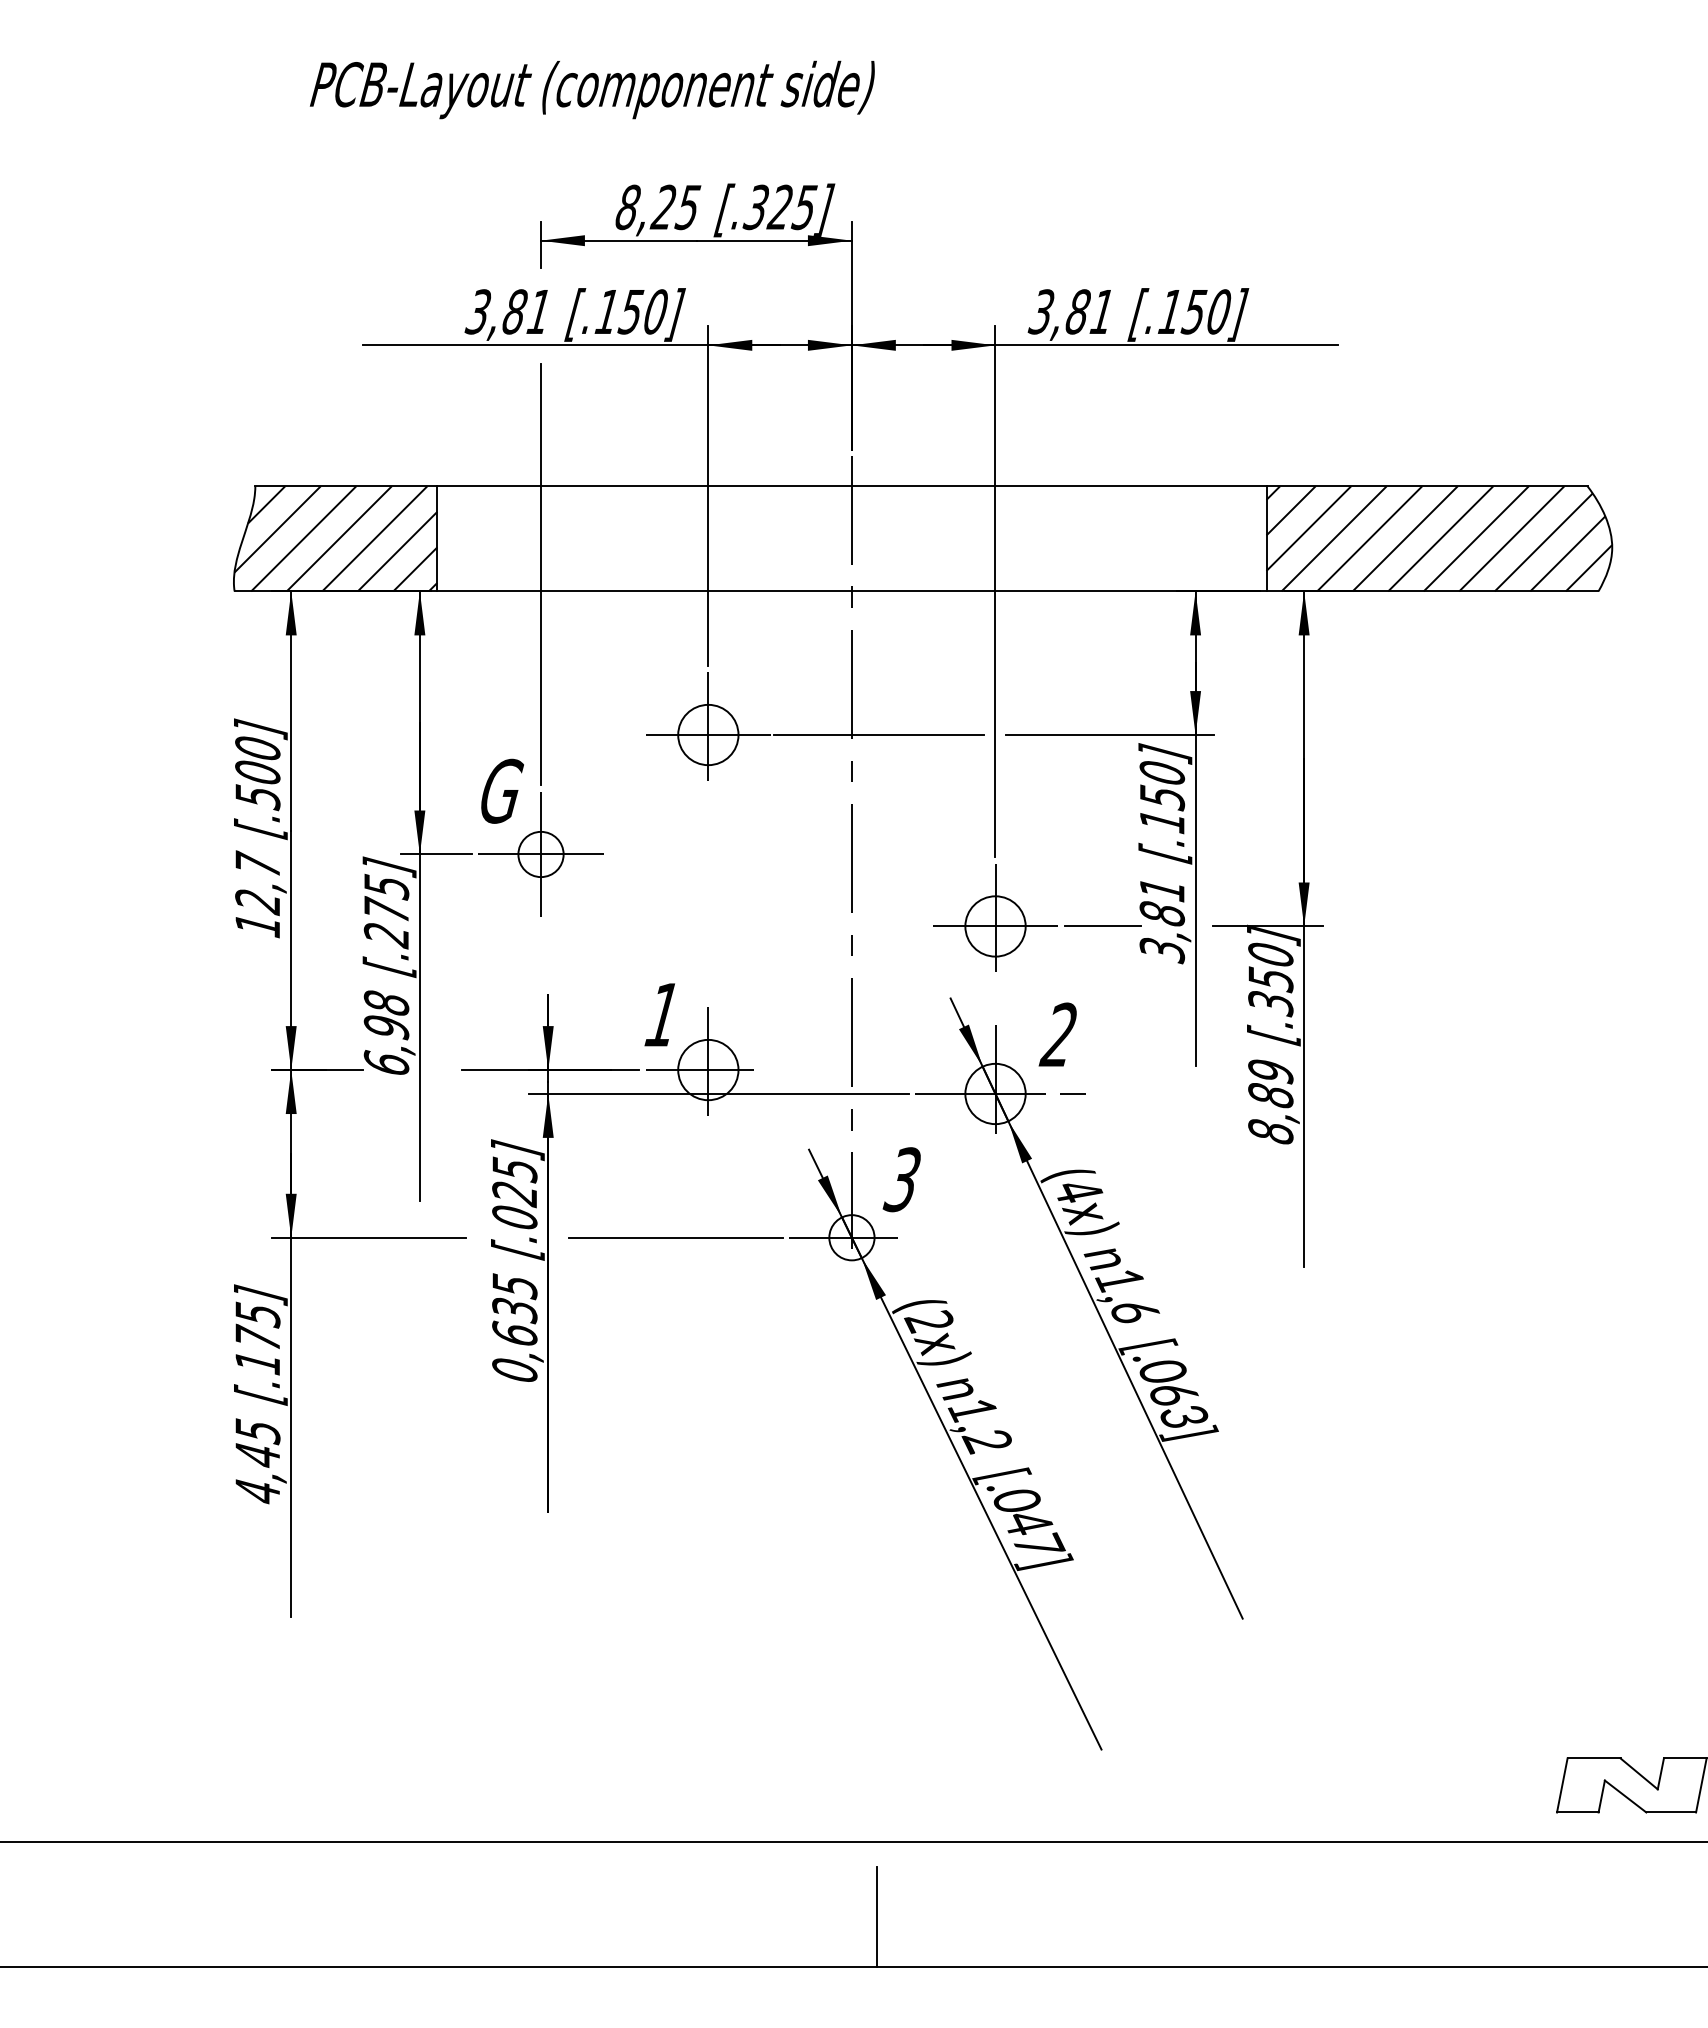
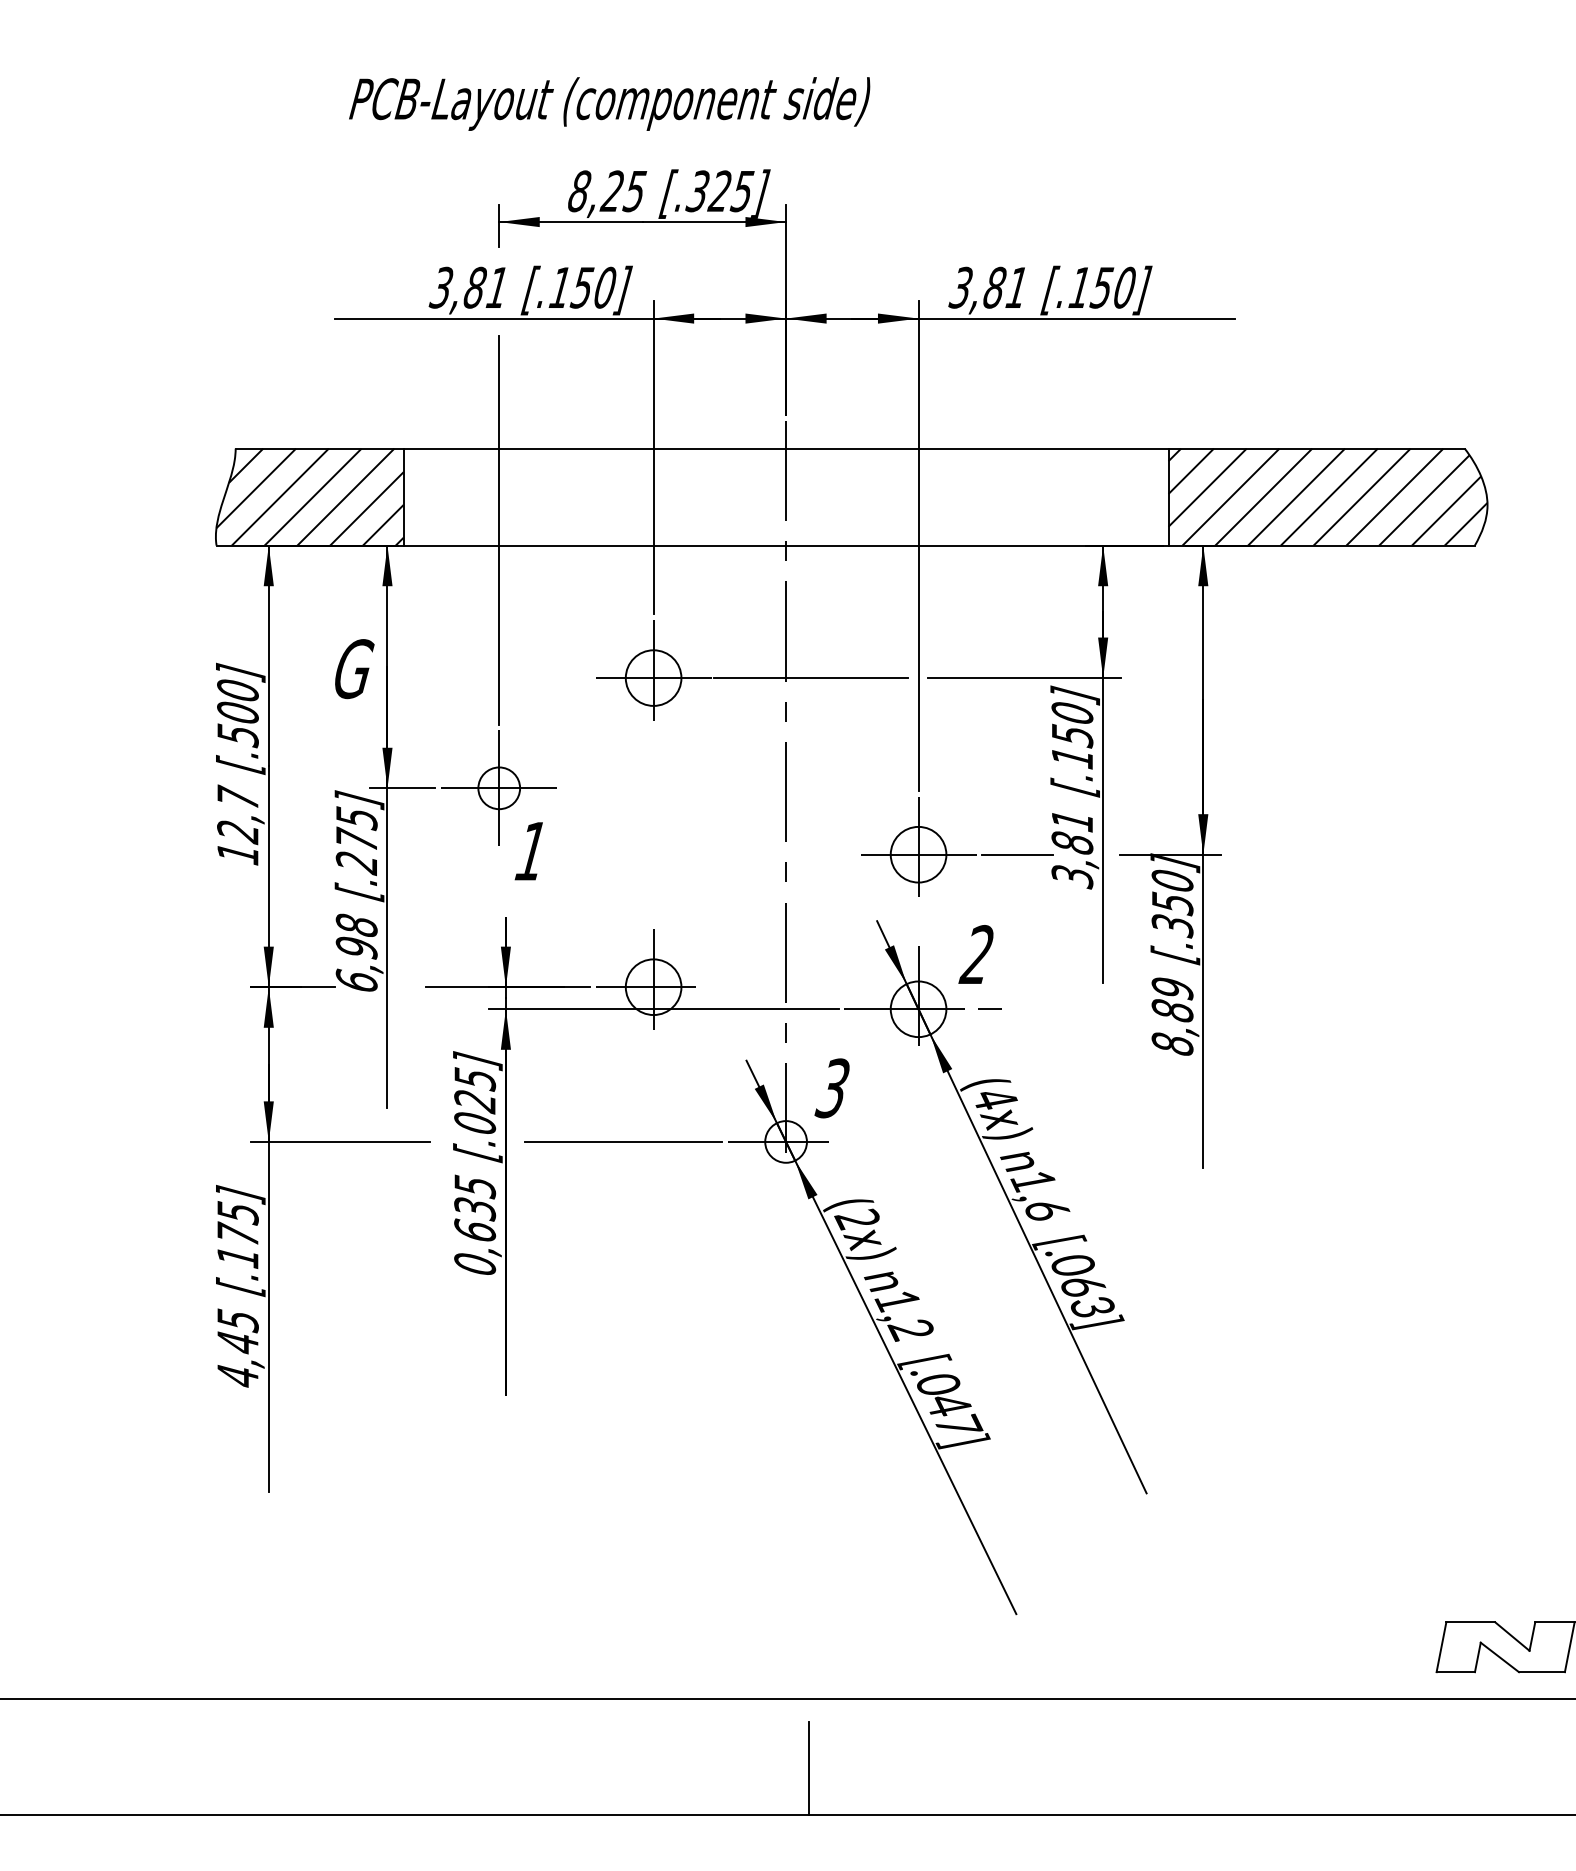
text: (592, 89) -> (609, 103), moved
text: (502, 791) -> (354, 669), moved
text: (659, 1015) -> (528, 851), moved

